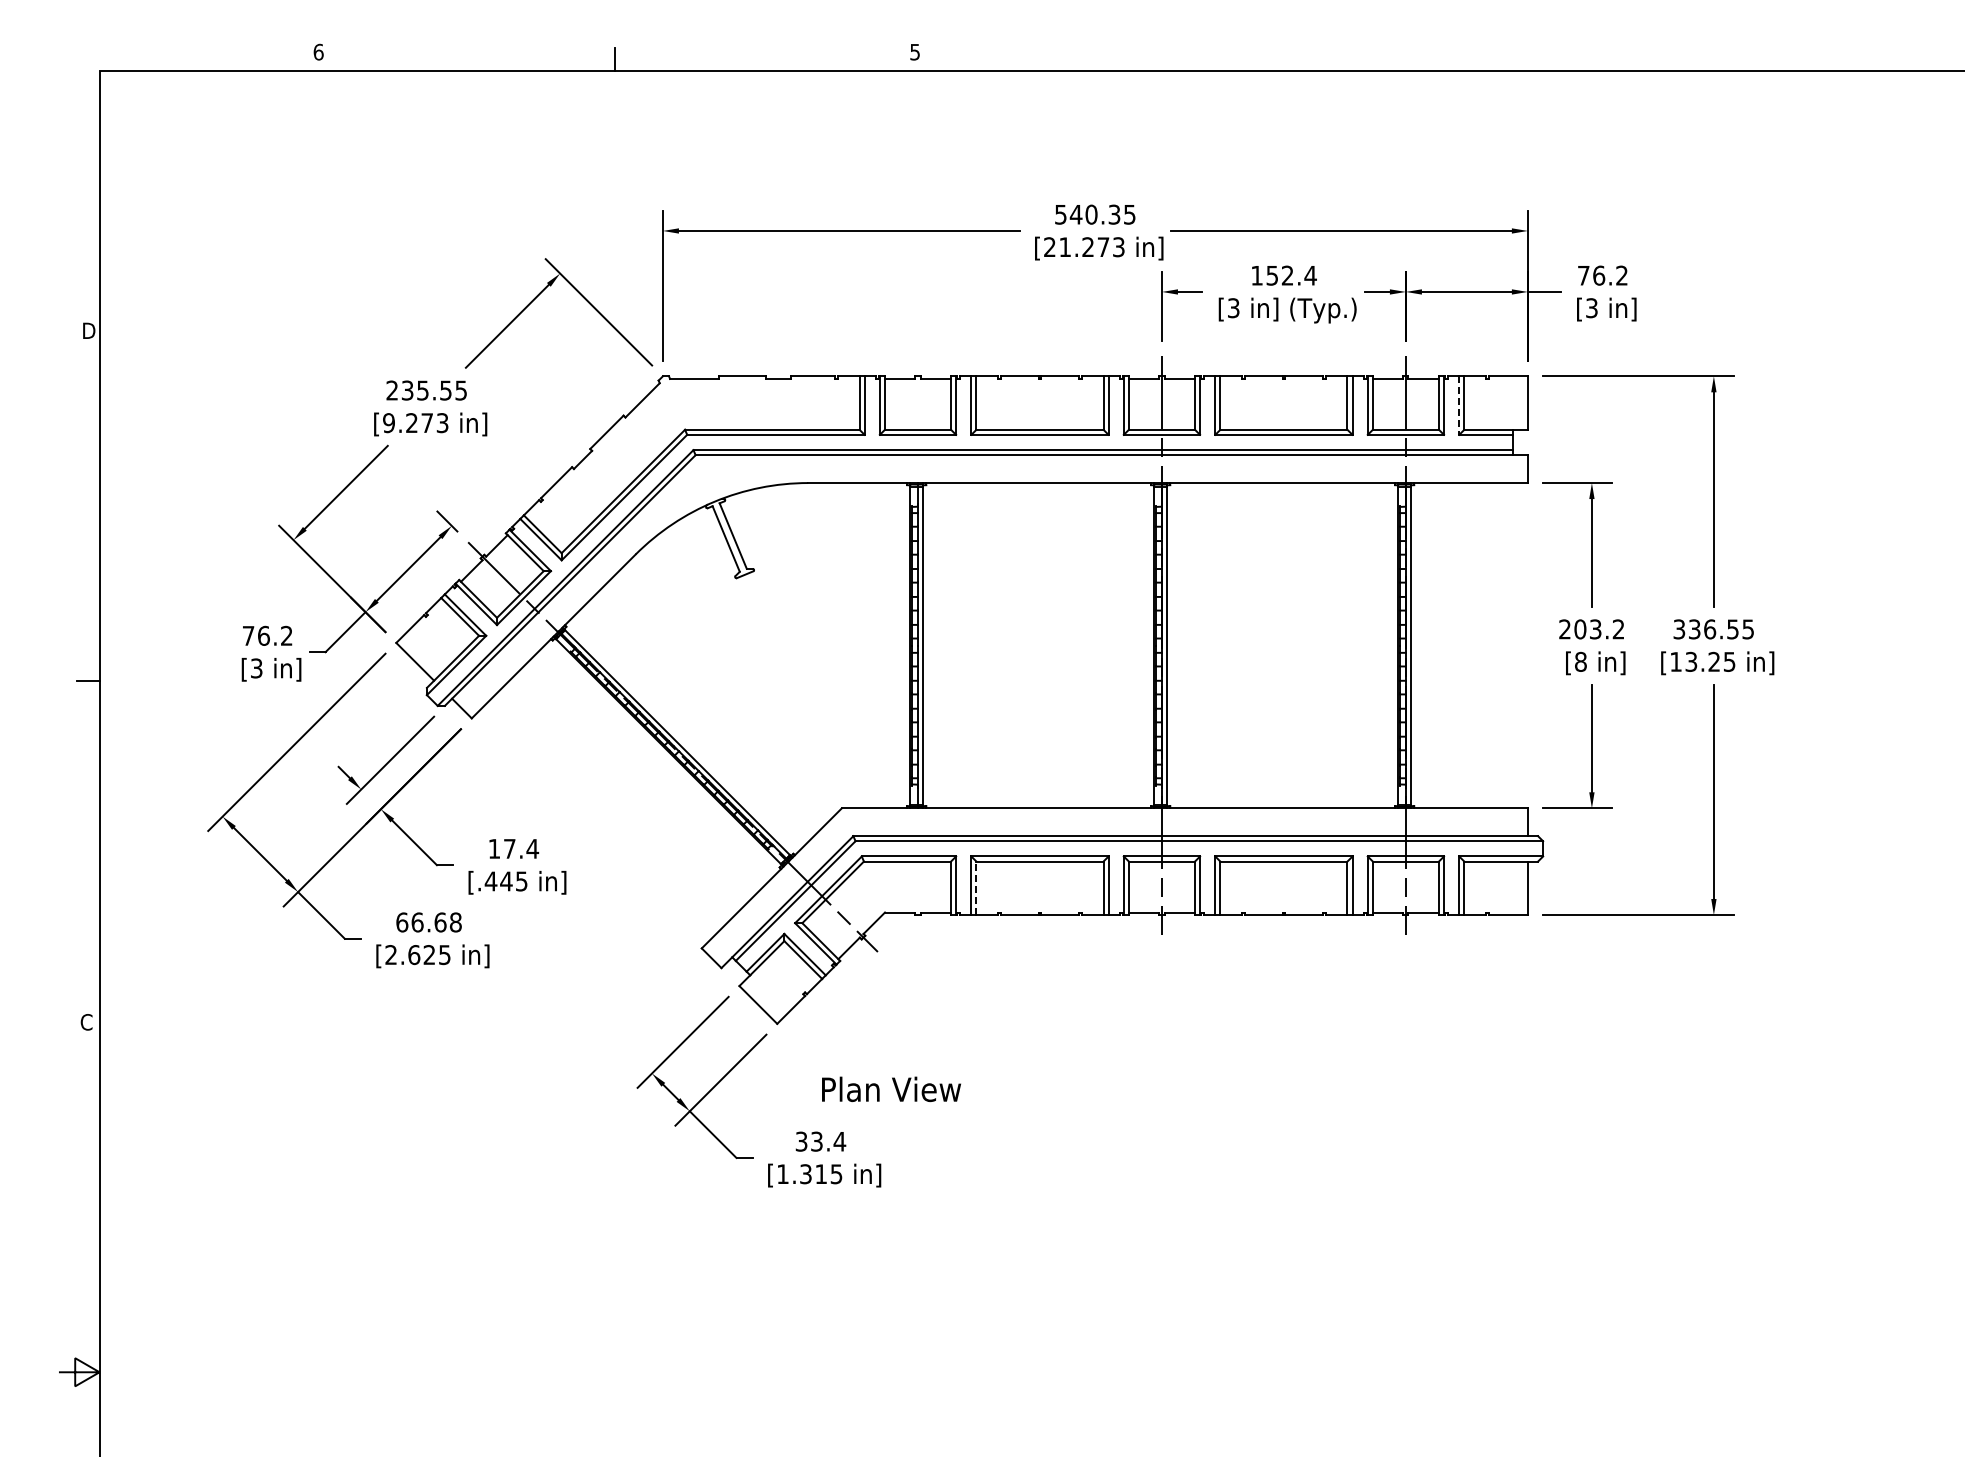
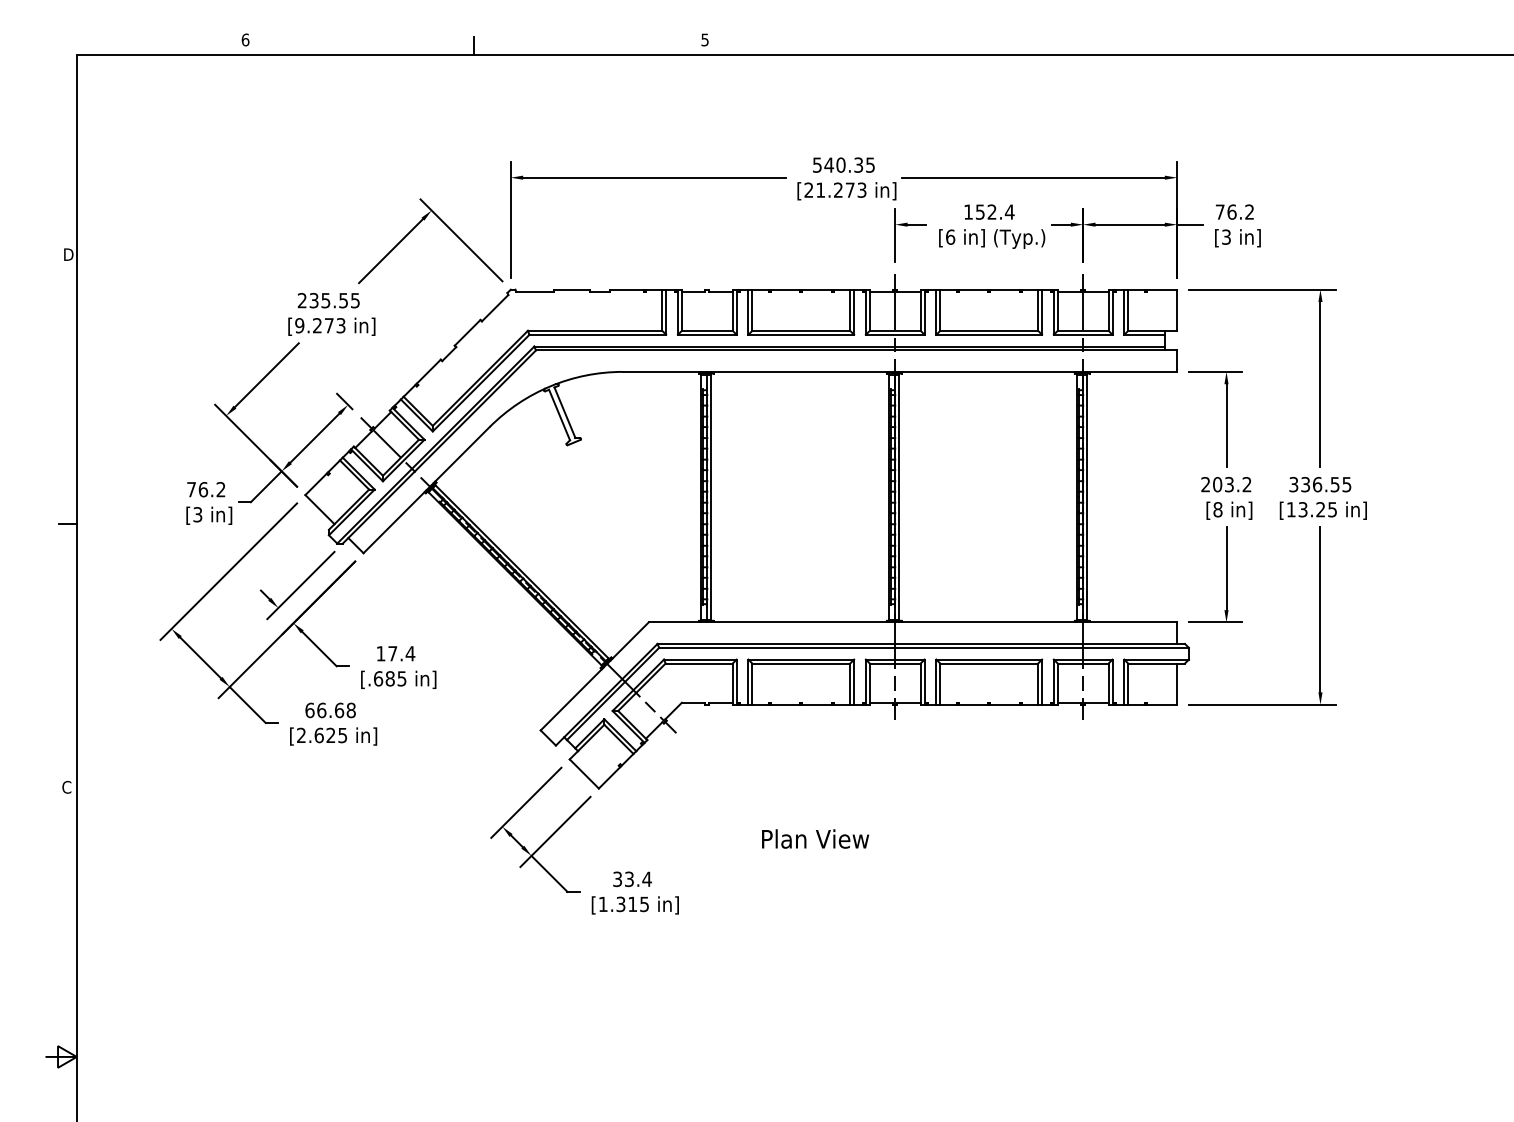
text: (1233, 308) -> (950, 237), [3 -> [6
line: (1459, 406) -> (1124, 312), dashed -> solid
text: (498, 881) -> (384, 678), [.445 -> [.685
line: (976, 888) -> (752, 684), dashed -> solid
text: (891, 1089) -> (815, 839), moved

